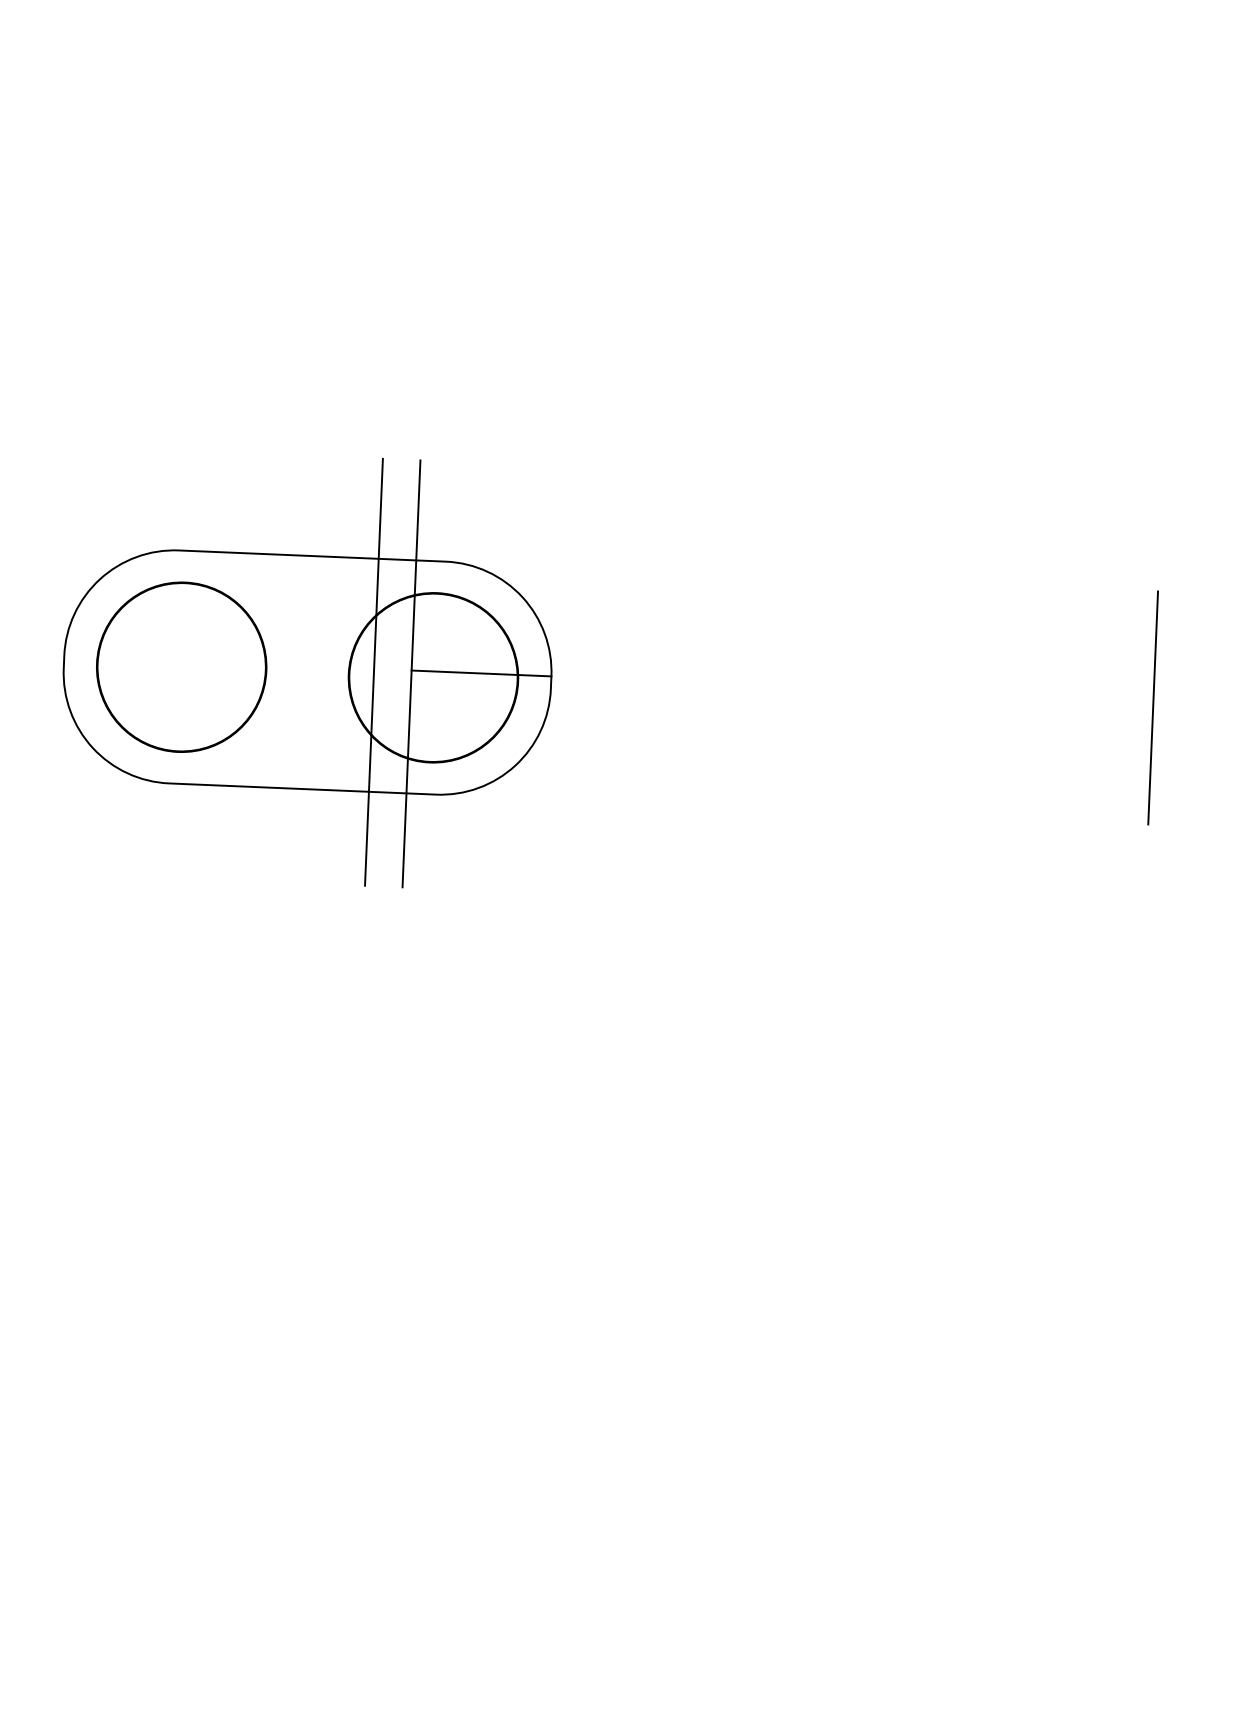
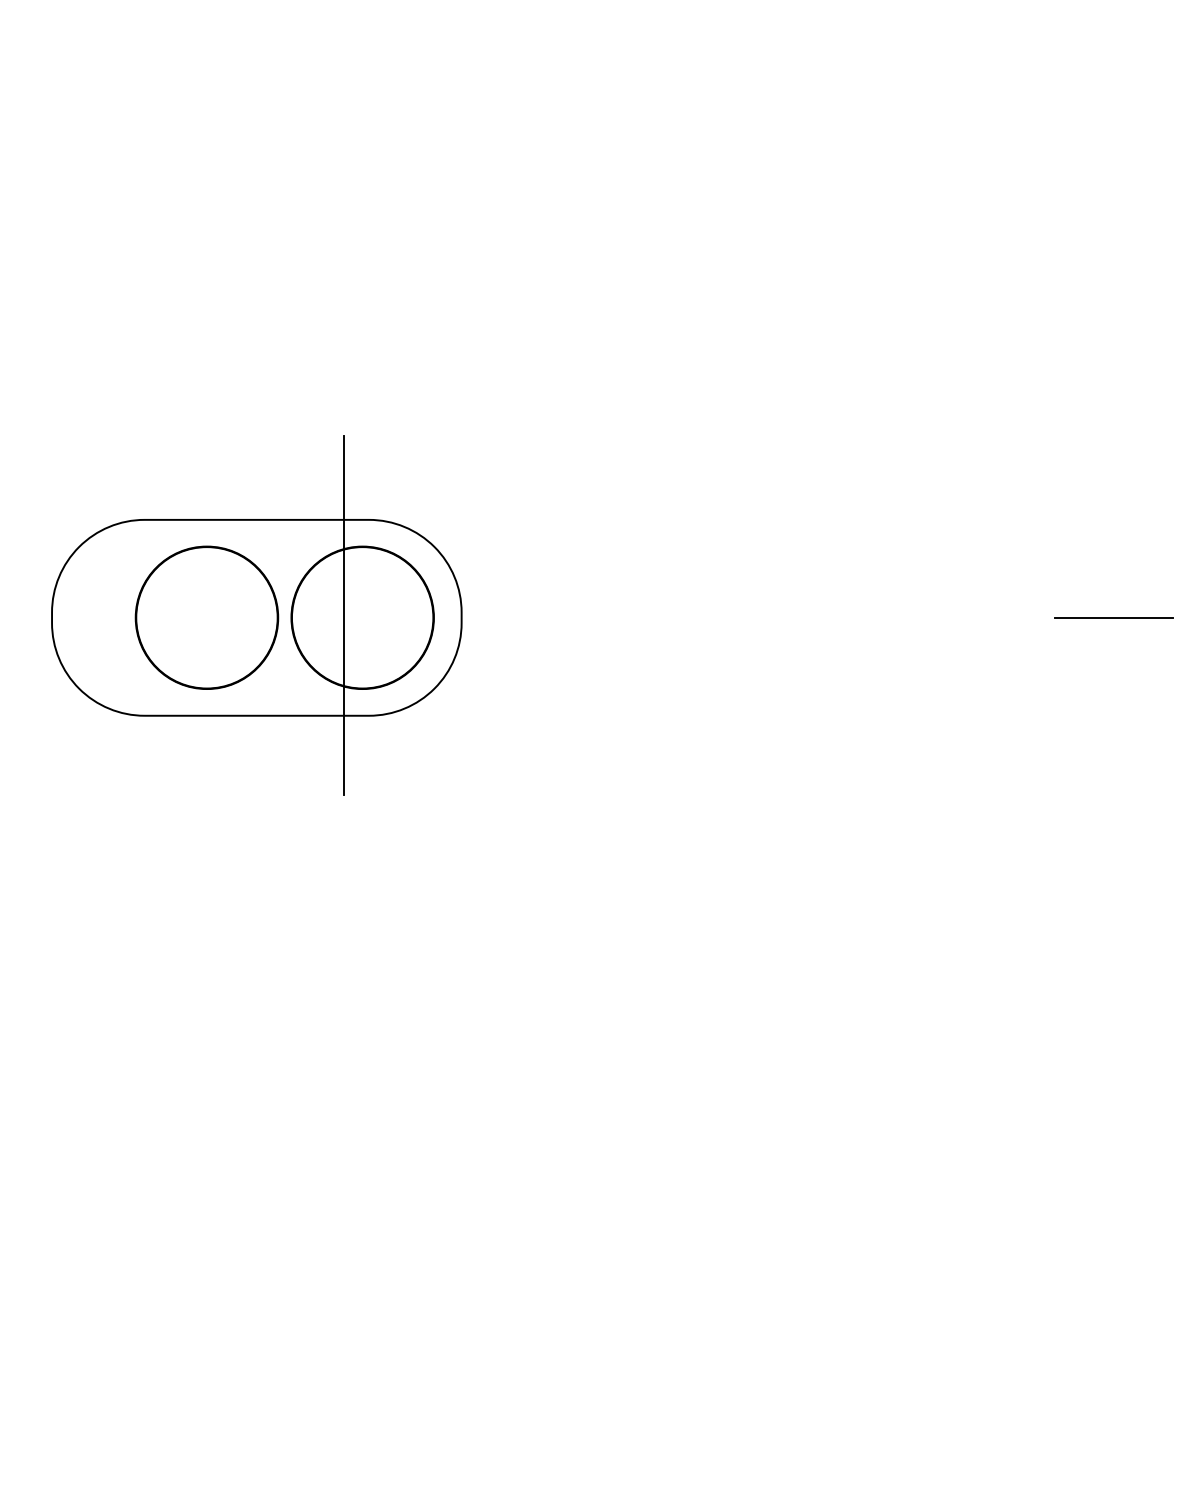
part: (181, 666) -> (206, 617), moved
line: (373, 671) -> (312, 614), removed
line: (481, 673) -> (402, 612), removed
line: (1152, 707) -> (967, 617), removed

